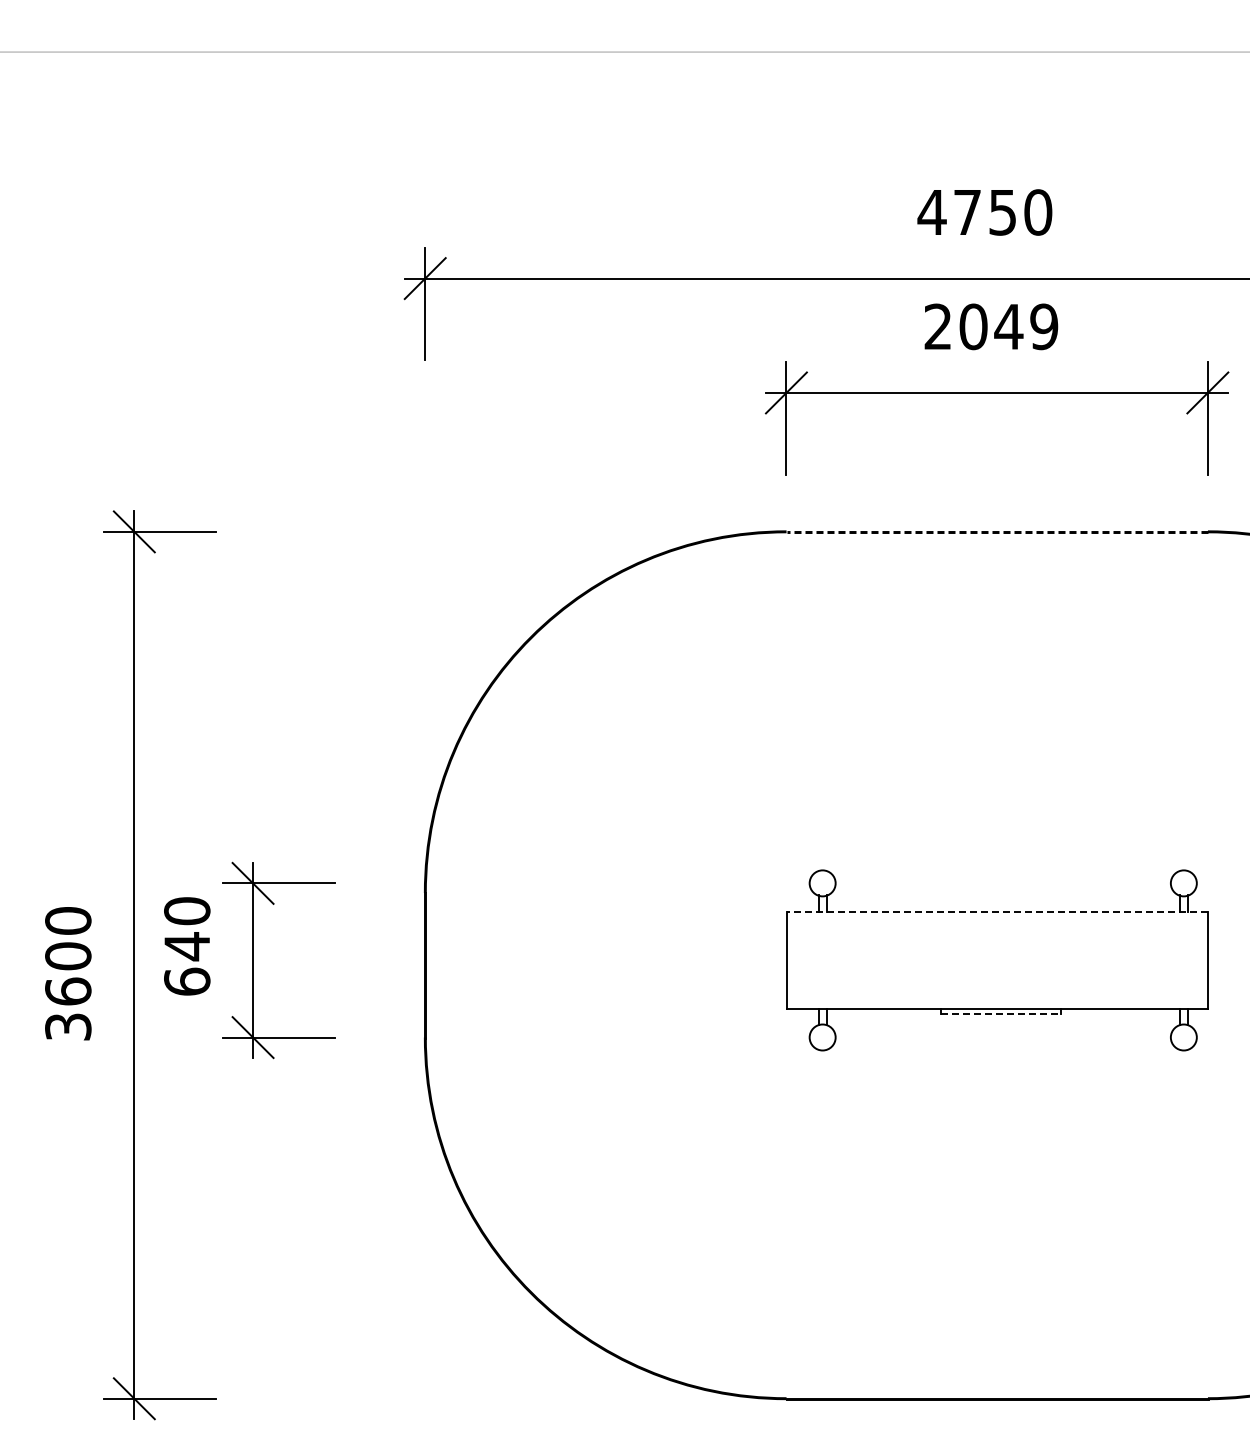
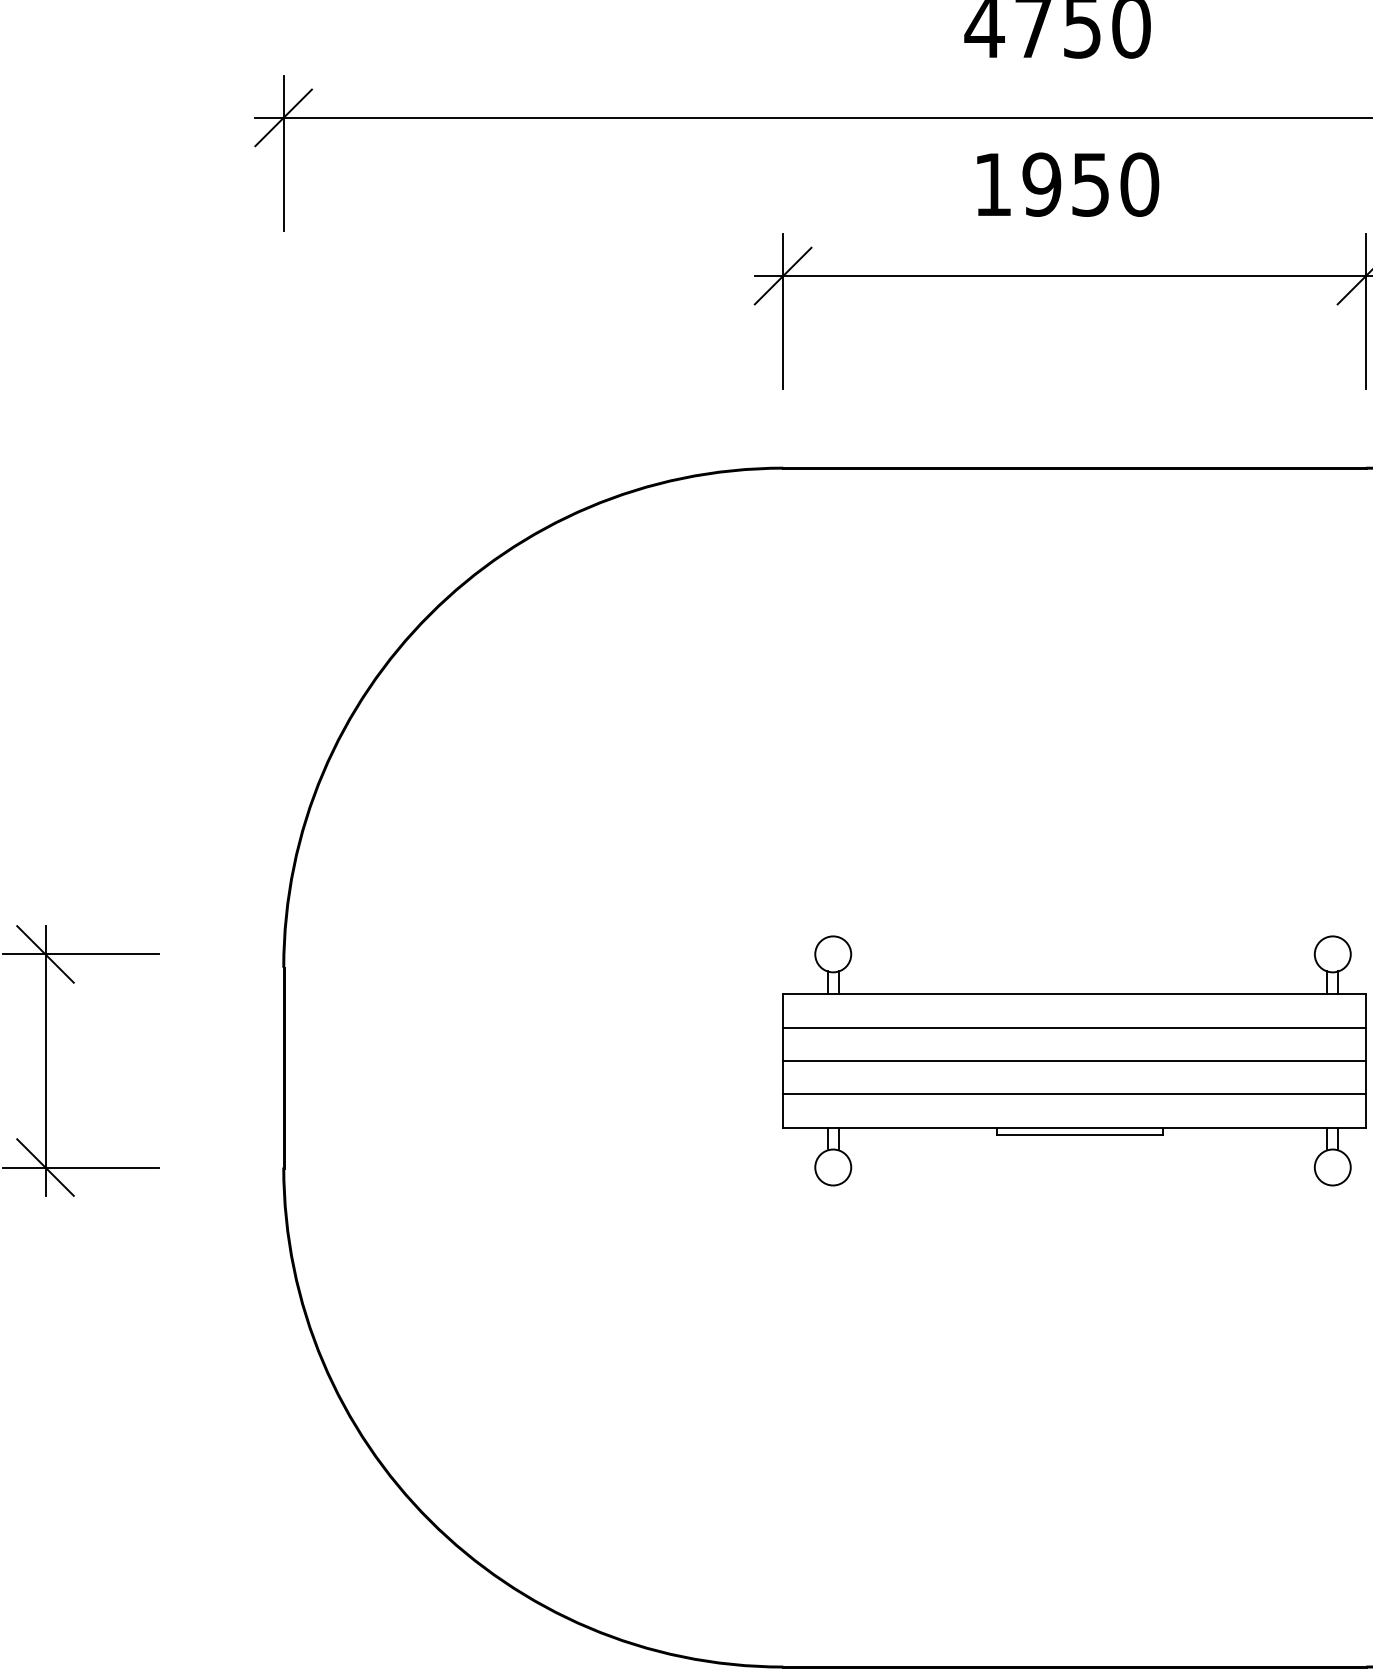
text: (991, 326) -> (1066, 184), 2049 -> 1950
line: (997, 531) -> (1075, 467), dashed -> solid
line: (997, 912) -> (1075, 994), dashed -> solid
line: (996, 936) -> (1073, 1027), added
line: (996, 960) -> (1073, 1061), added
line: (996, 984) -> (1073, 1094), added
line: (1001, 1013) -> (1080, 1134), dashed -> solid

